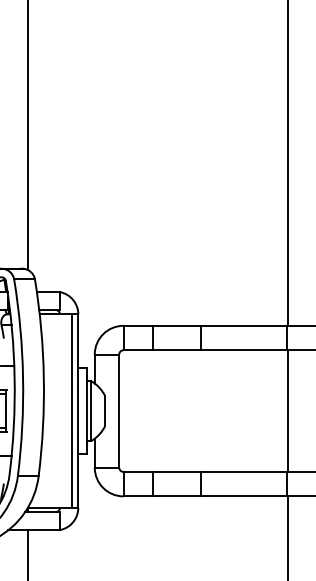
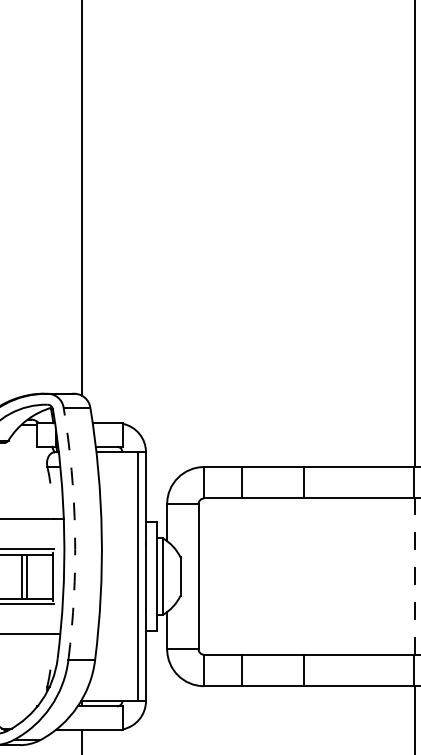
arc: (23, 377) -> (75, 533), solid -> dashed
line: (287, 411) -> (414, 576), solid -> dashed

